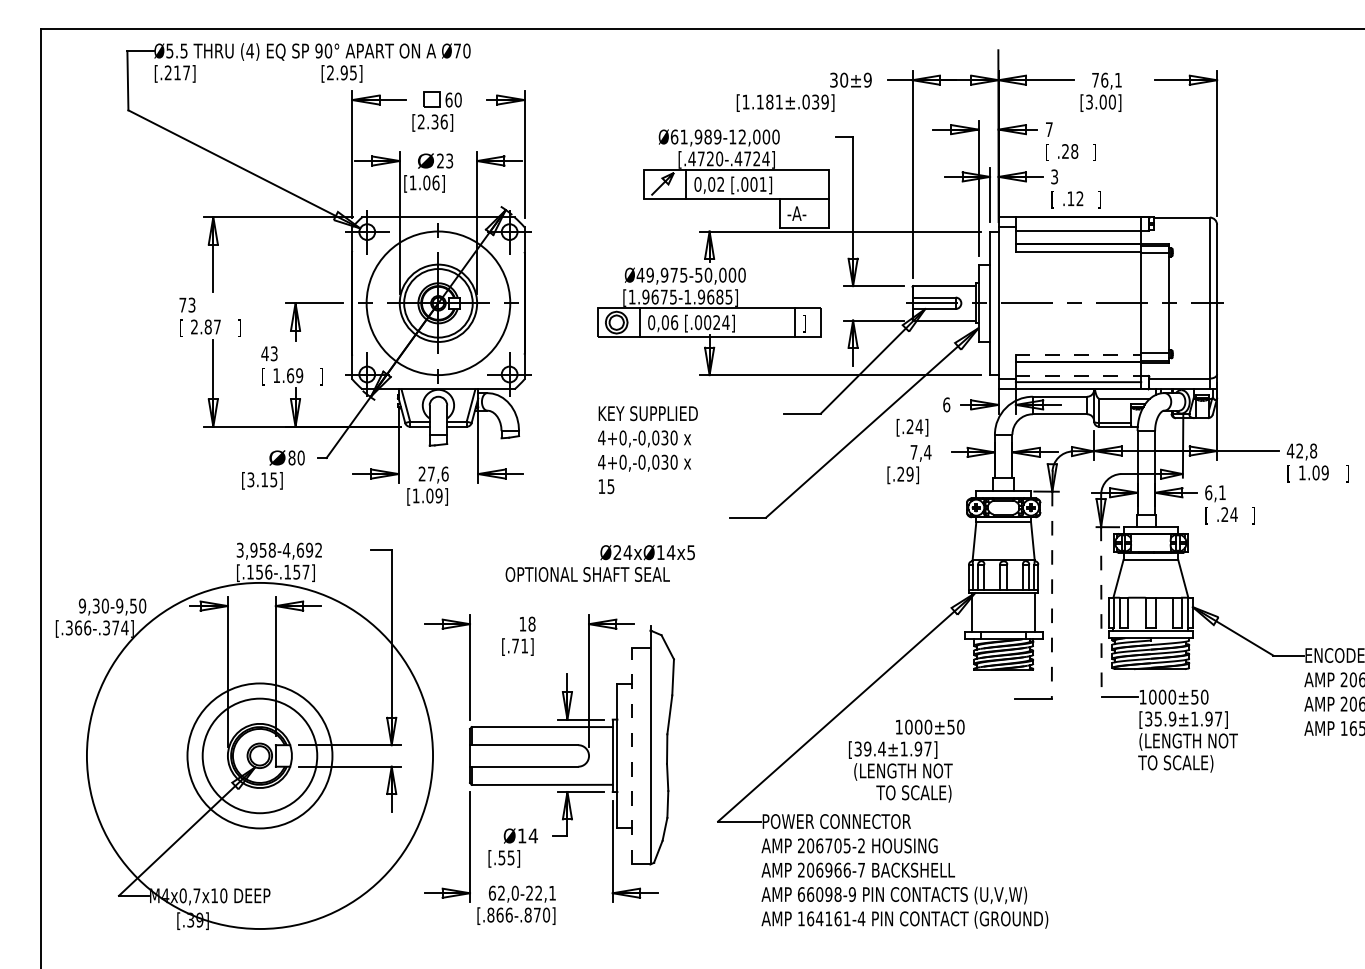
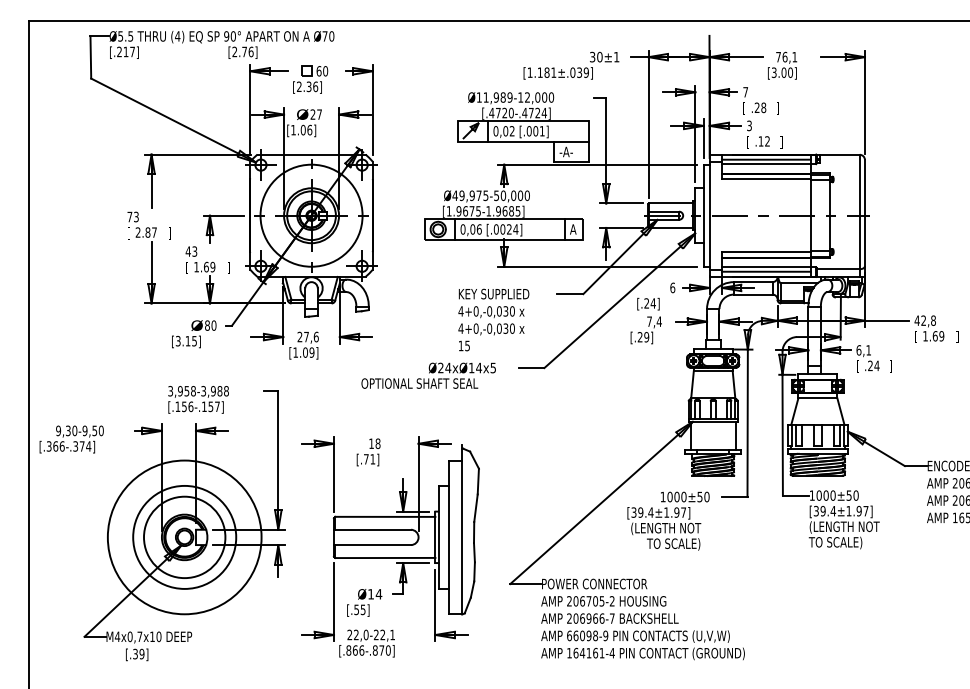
text: (348, 72) -> (247, 51), [2.95] -> [2.76]
text: (867, 79) -> (616, 56), 30±9 -> 30±1
text: (674, 136) -> (479, 97), Ø61,989-12,000 -> Ø11,989-12,000
text: (449, 160) -> (319, 114), 23 -> 27
line: (1078, 224) -> (766, 159), added
text: (806, 323) -> (573, 230), ] -> A
line: (1078, 354) -> (766, 252), dashed -> solid
line: (1078, 375) -> (766, 267), dashed -> solid
text: (647, 450) -> (493, 320), moved
text: (1315, 472) -> (934, 335), 1.09 -> 1.69
text: (302, 549) -> (214, 390), 3,958-4,692 -> 3,958-3,988
text: (599, 563) -> (428, 375), moved
line: (1052, 595) -> (747, 423), dashed -> solid
line: (1101, 612) -> (782, 435), dashed -> solid
text: (1165, 718) -> (828, 510), [35.9±1.97] -> [39.4±1.97]
circle: (259, 755) -> (184, 537), size x0.62
line: (632, 755) -> (449, 537), dashed -> solid
text: (906, 760) -> (668, 520), moved
text: (491, 892) -> (349, 634), 62,0-22,1 -> 22,0-22,1

